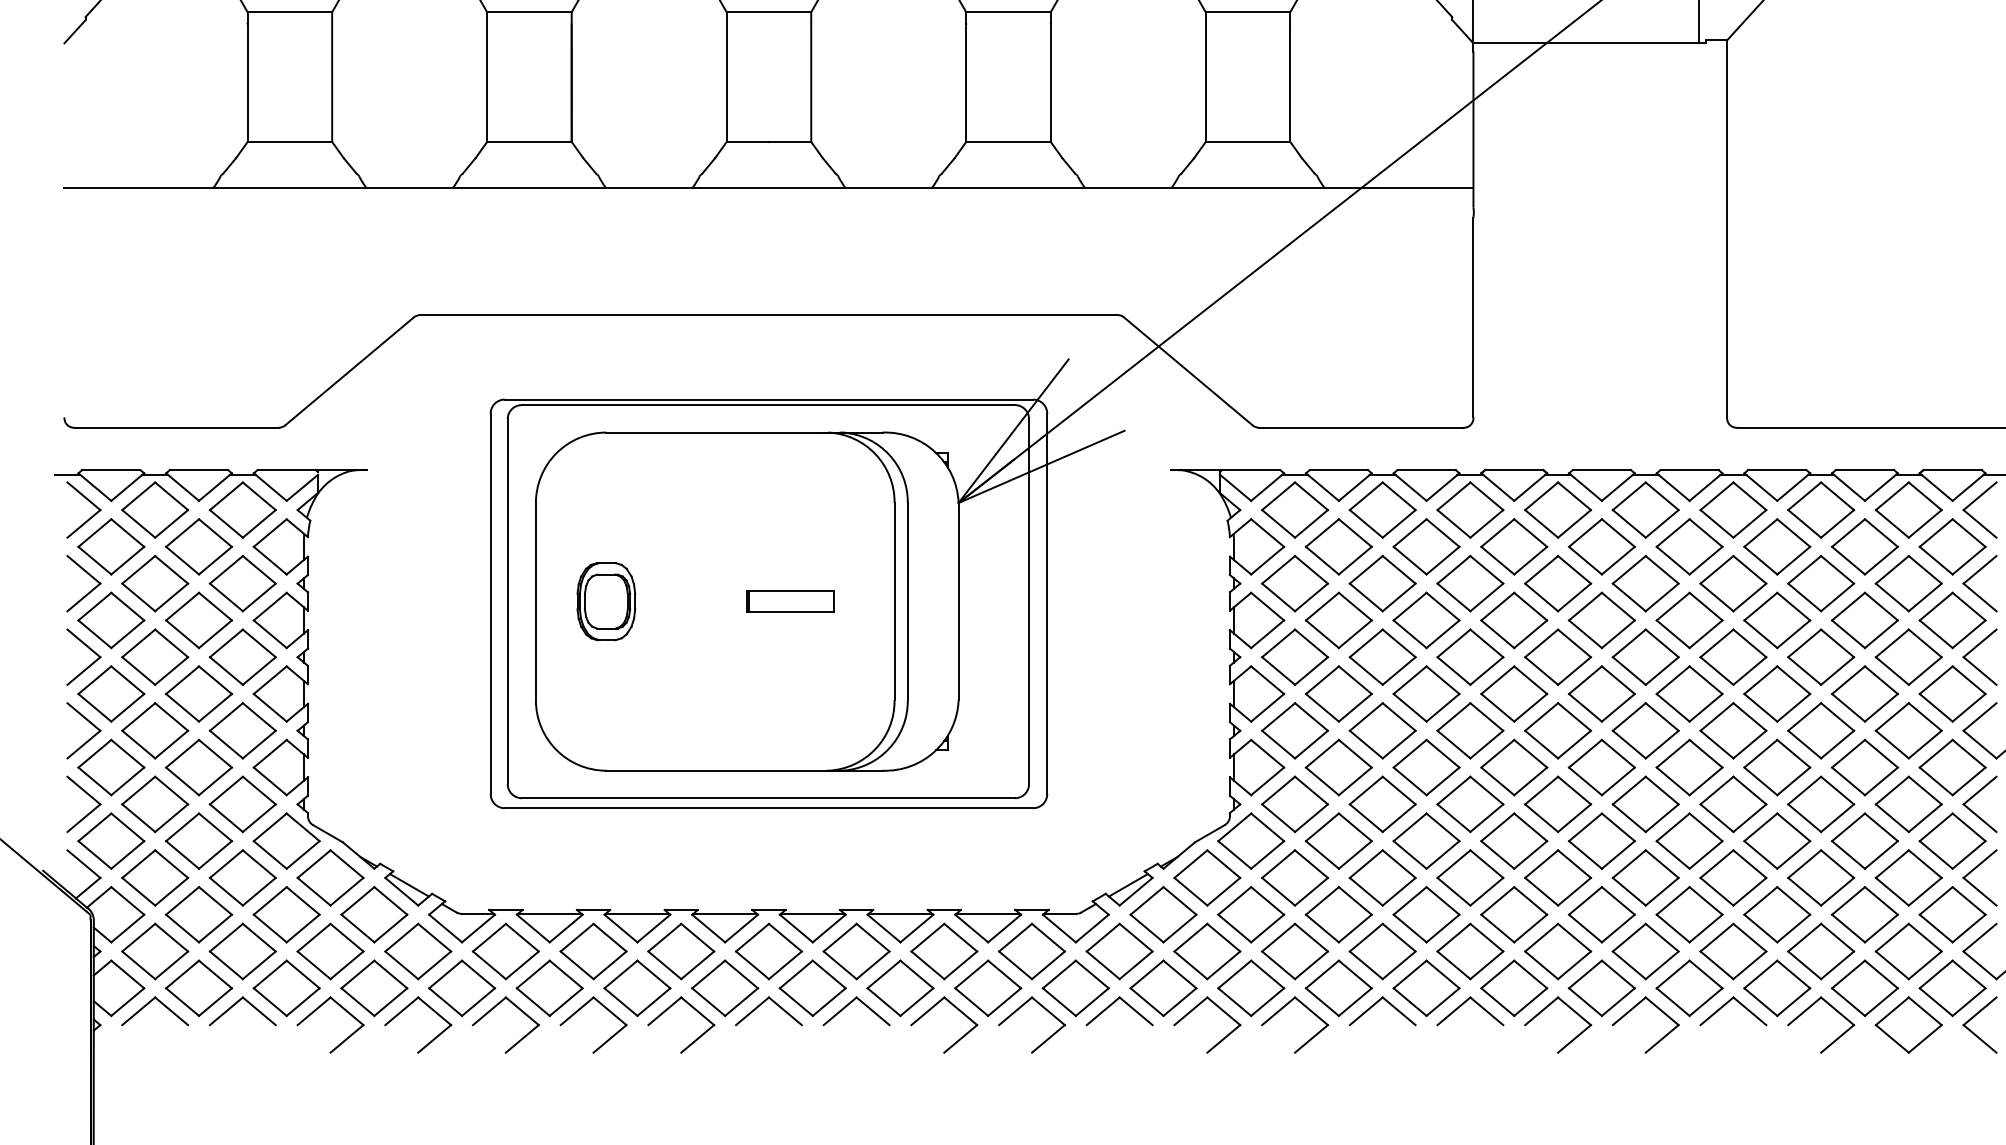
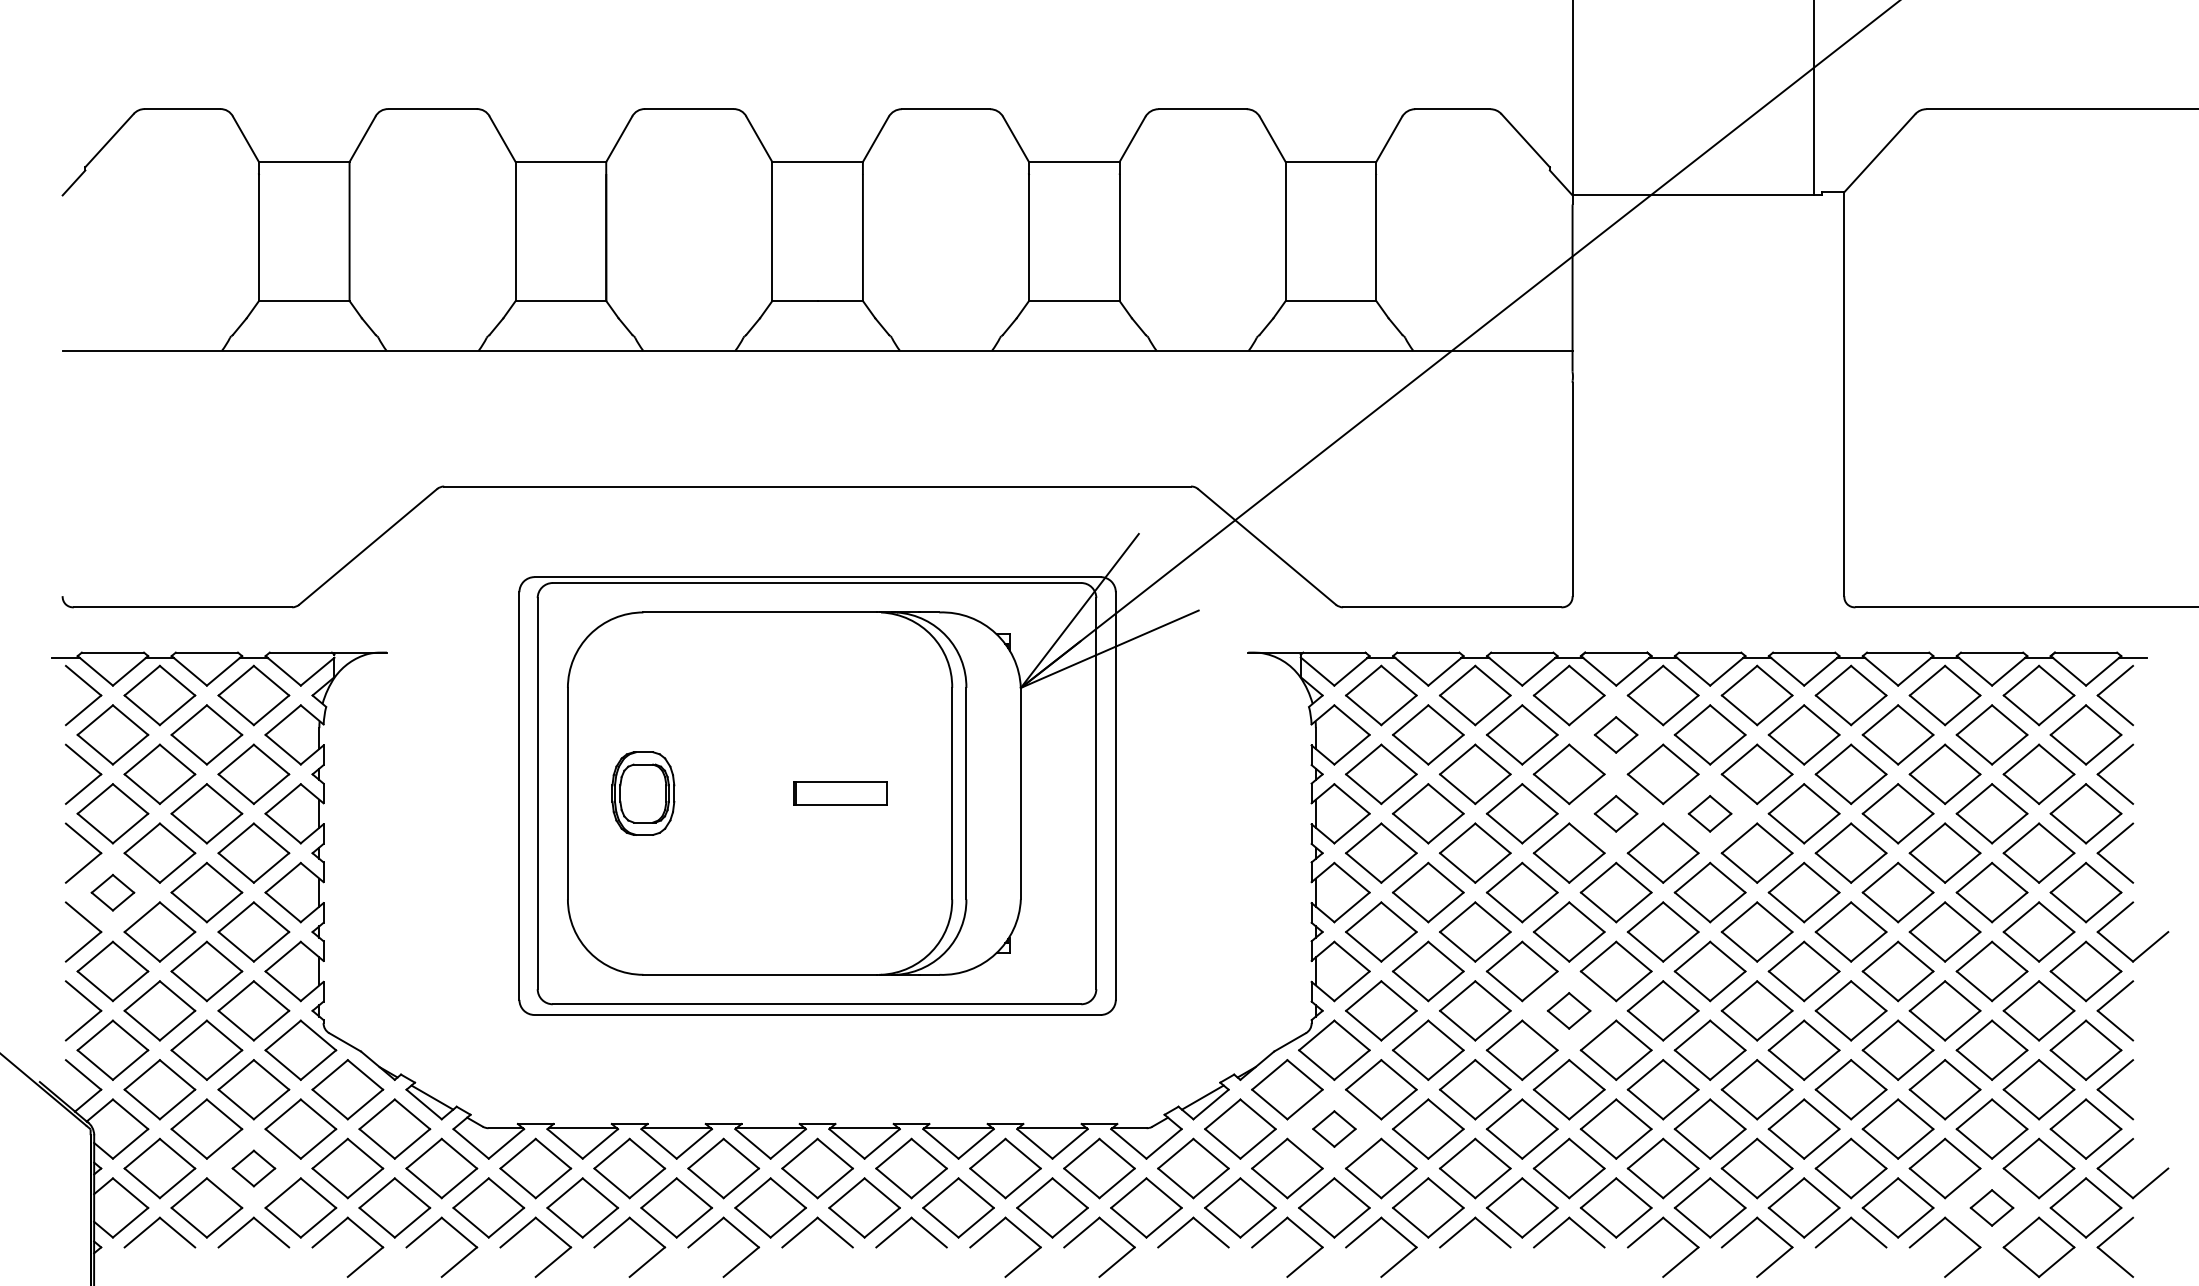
part: (1513, 546) -> (1615, 734), size x0.6
part: (1513, 620) -> (1615, 813), size x0.6
part: (1601, 620) -> (1709, 813), size x0.6
part: (110, 693) -> (112, 892), size x0.6
part: (1469, 804) -> (1568, 1010), size x0.6
part: (1251, 914) -> (1334, 1128), size x0.6
part: (242, 951) -> (253, 1168), size x0.6
part: (1864, 987) -> (1991, 1207), size x0.6

